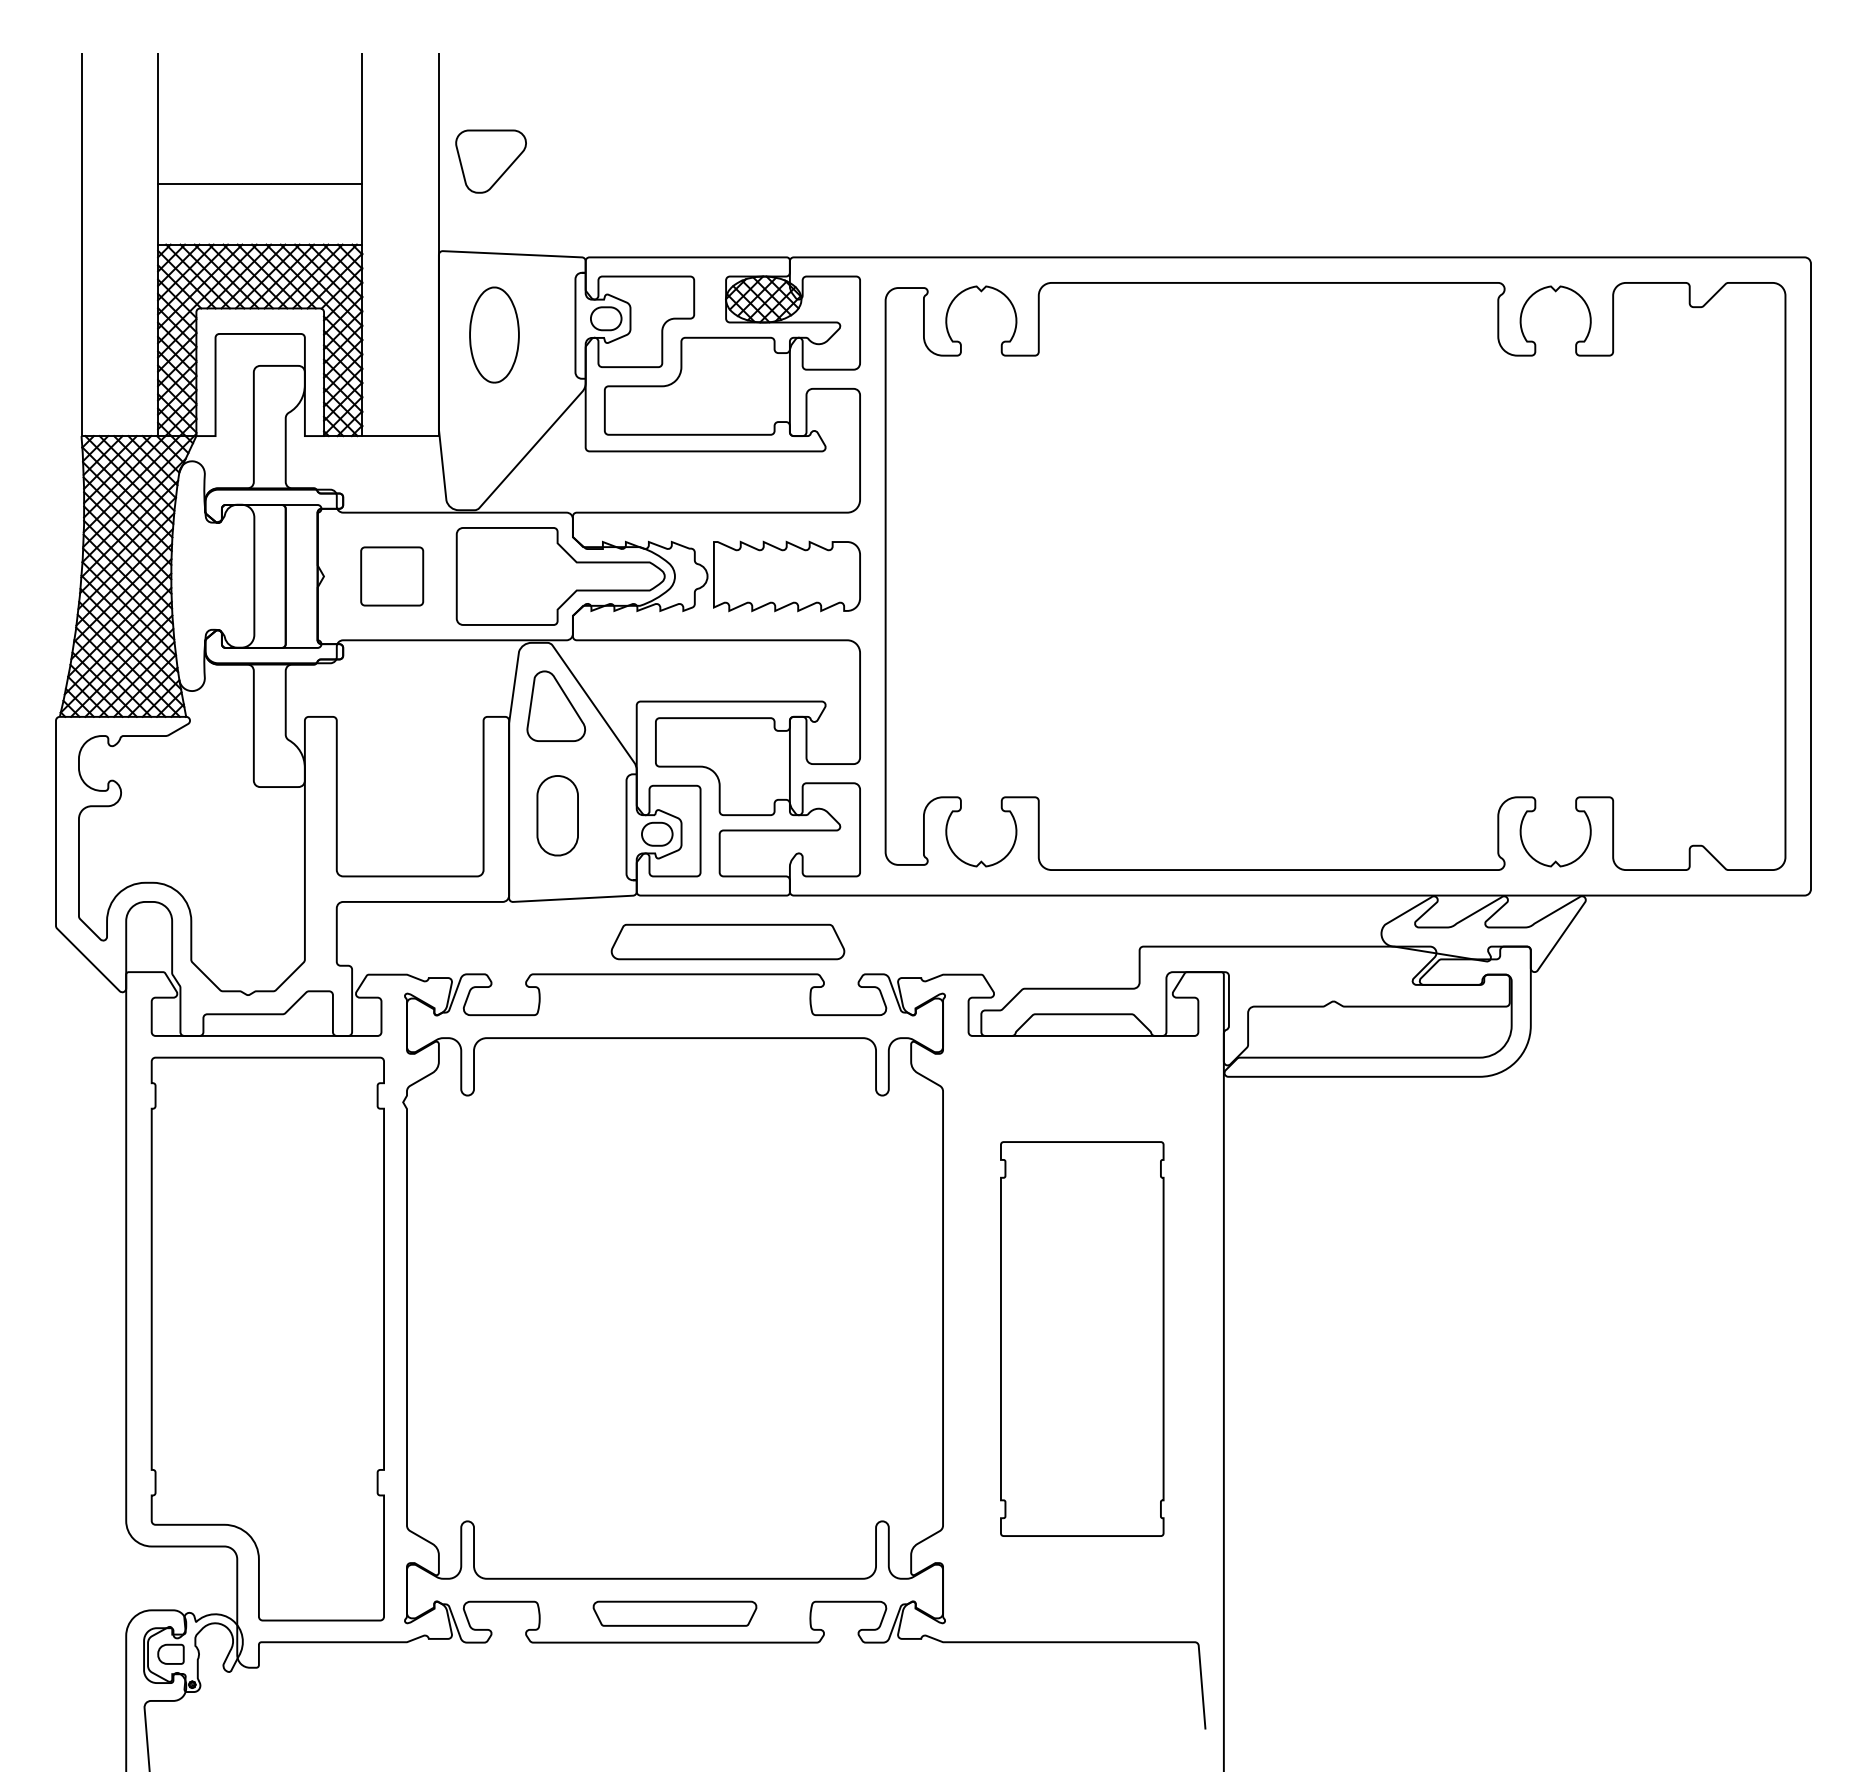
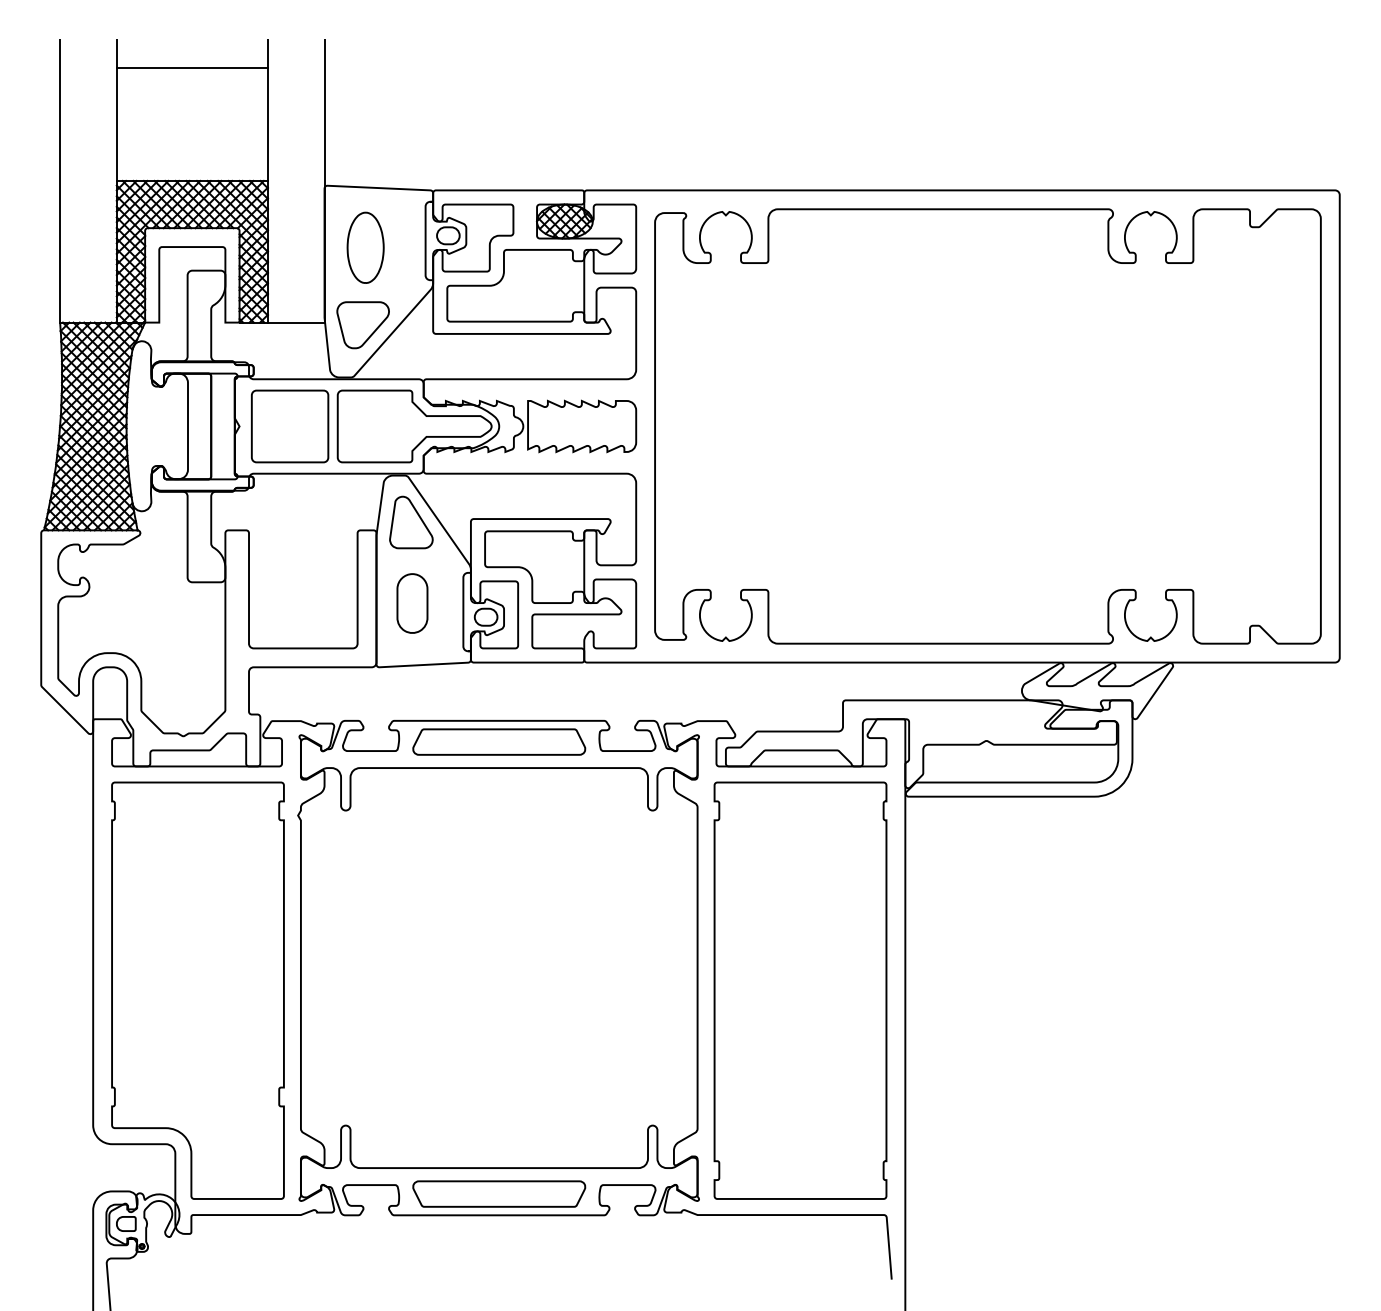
part: (490, 161) -> (362, 325), moved
line: (260, 184) -> (192, 67), moved
part: (391, 576) -> (289, 426), size x1.67
part: (727, 941) -> (498, 741), moved
part: (1082, 1338) -> (800, 990), size x1.43
part: (674, 1613) -> (498, 1193), size x1.43

